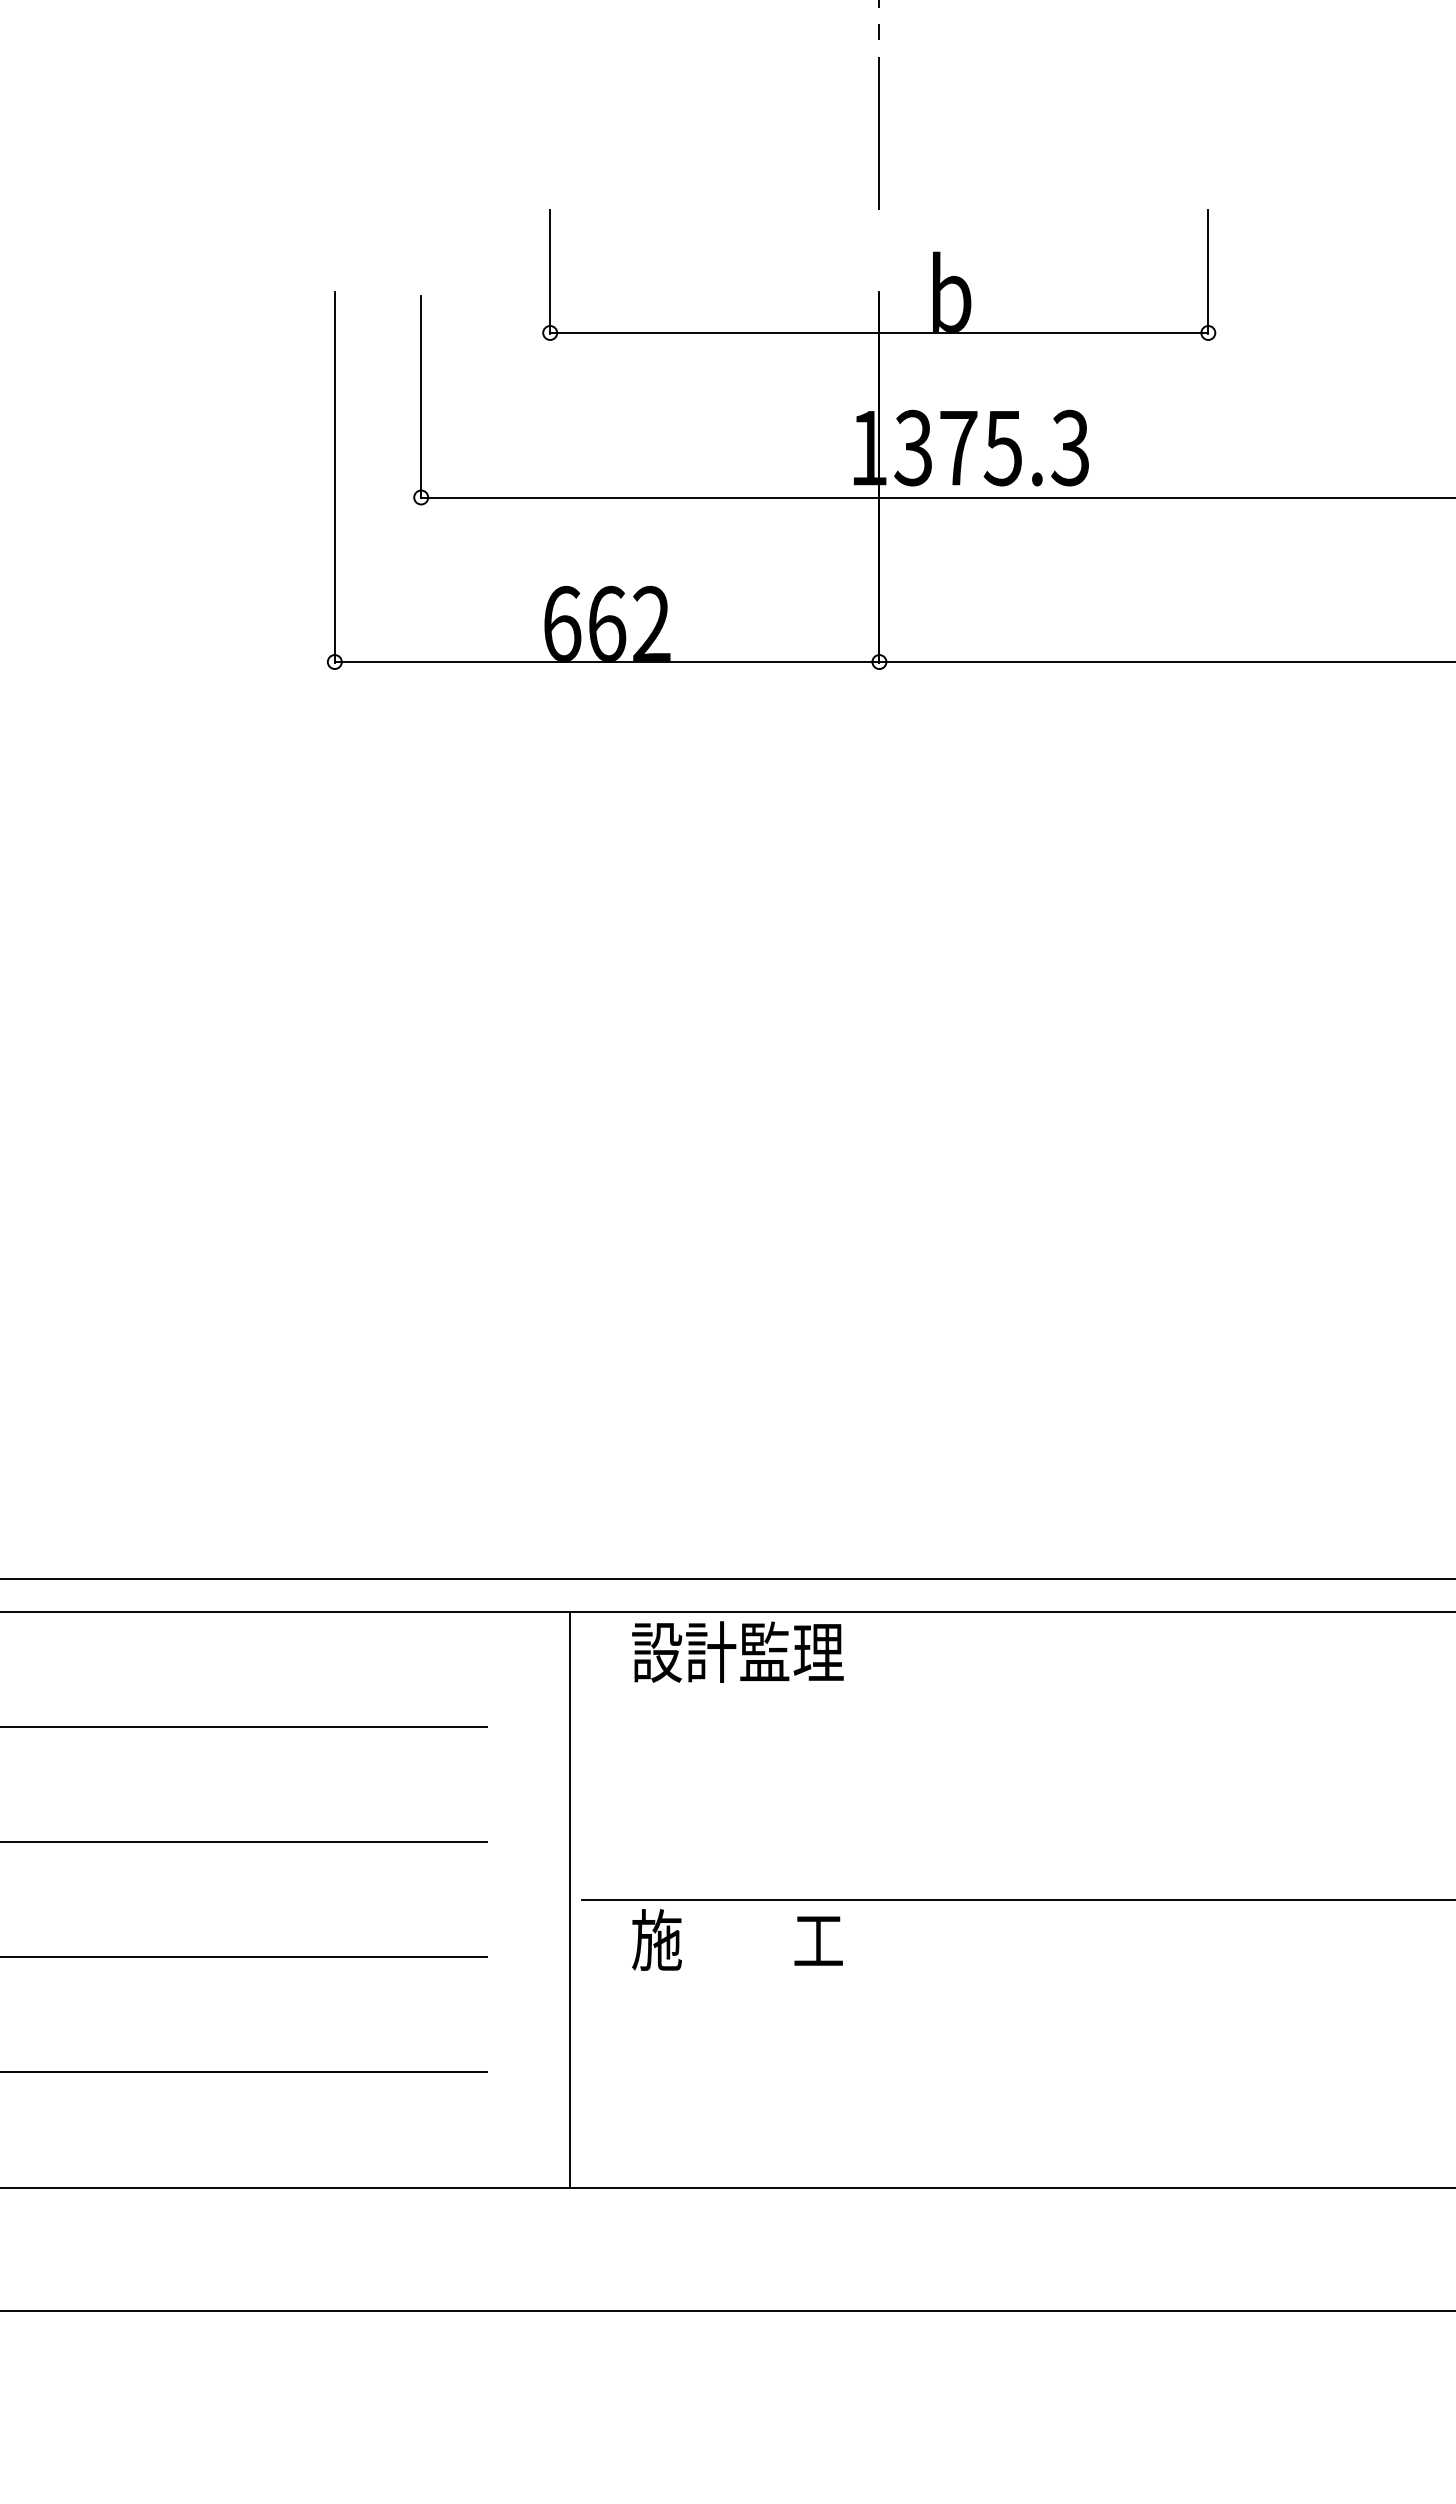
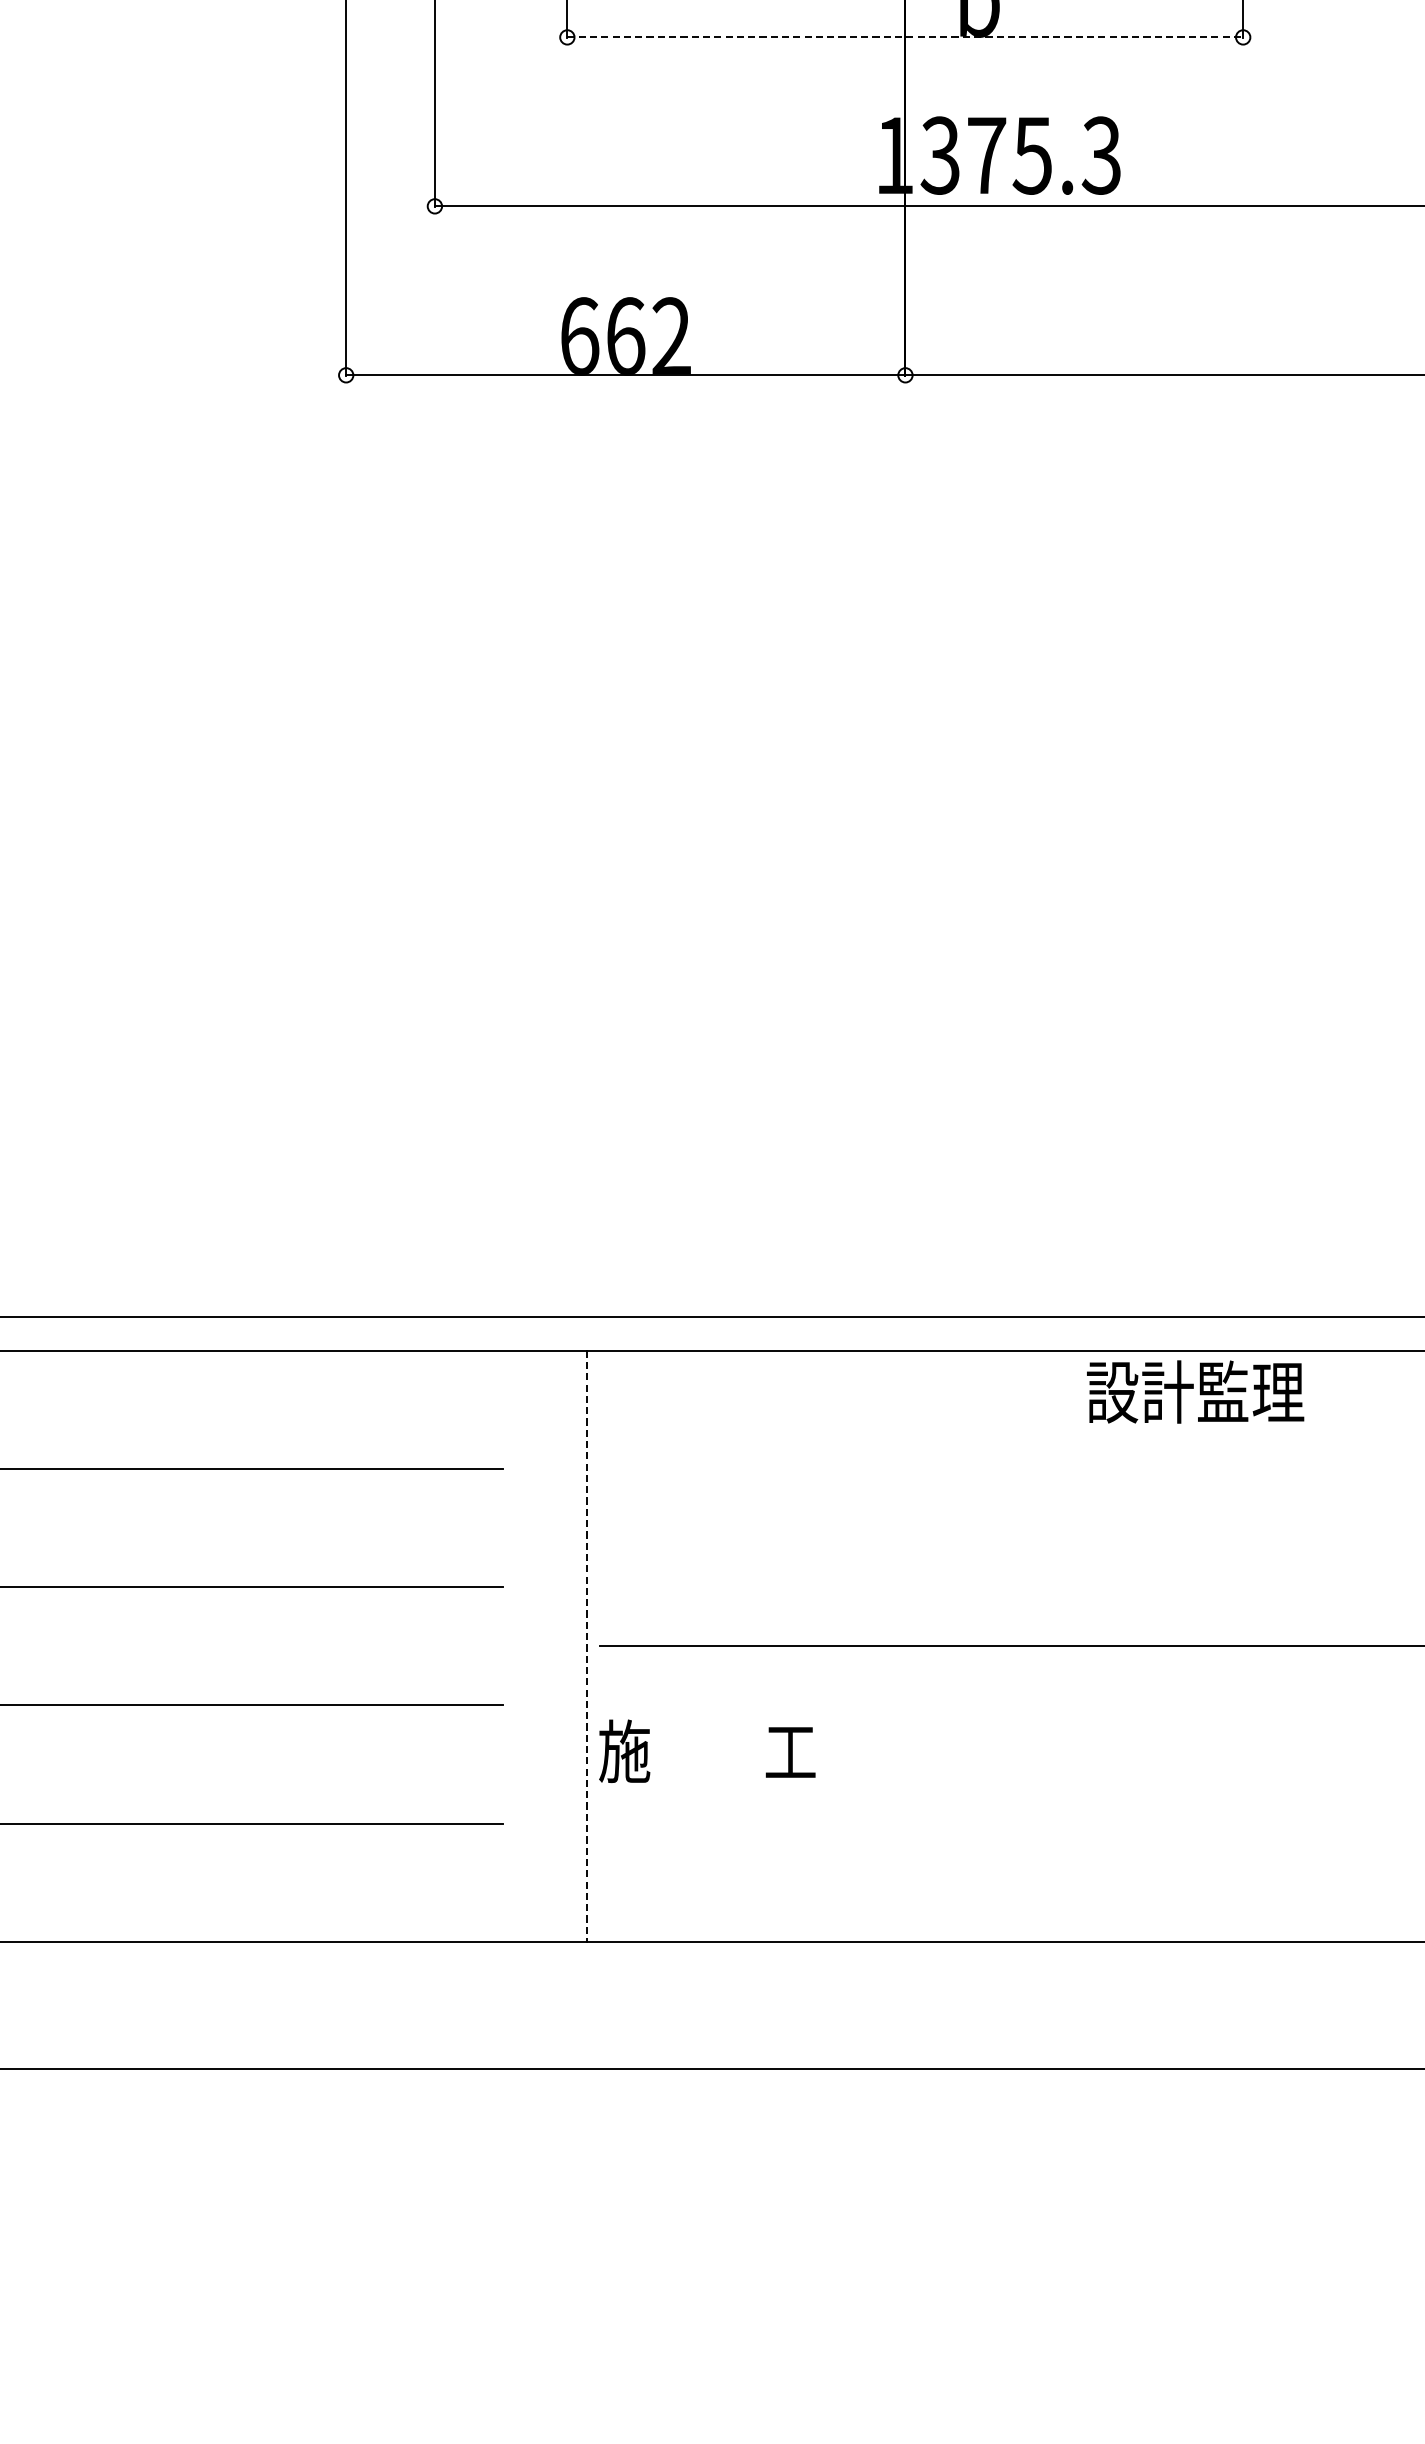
line: (879, 332) -> (905, 36), solid -> dashed
text: (737, 1651) -> (1195, 1391), moved
line: (569, 1899) -> (587, 1646), solid -> dashed
text: (737, 1939) -> (707, 1750), moved

